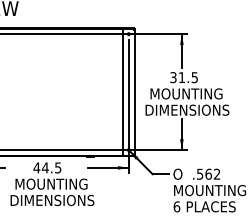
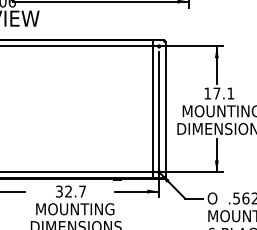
text: (183, 77) -> (218, 93), 31.5 -> 17.1
text: (47, 167) -> (70, 191), 44.5 -> 32.7

